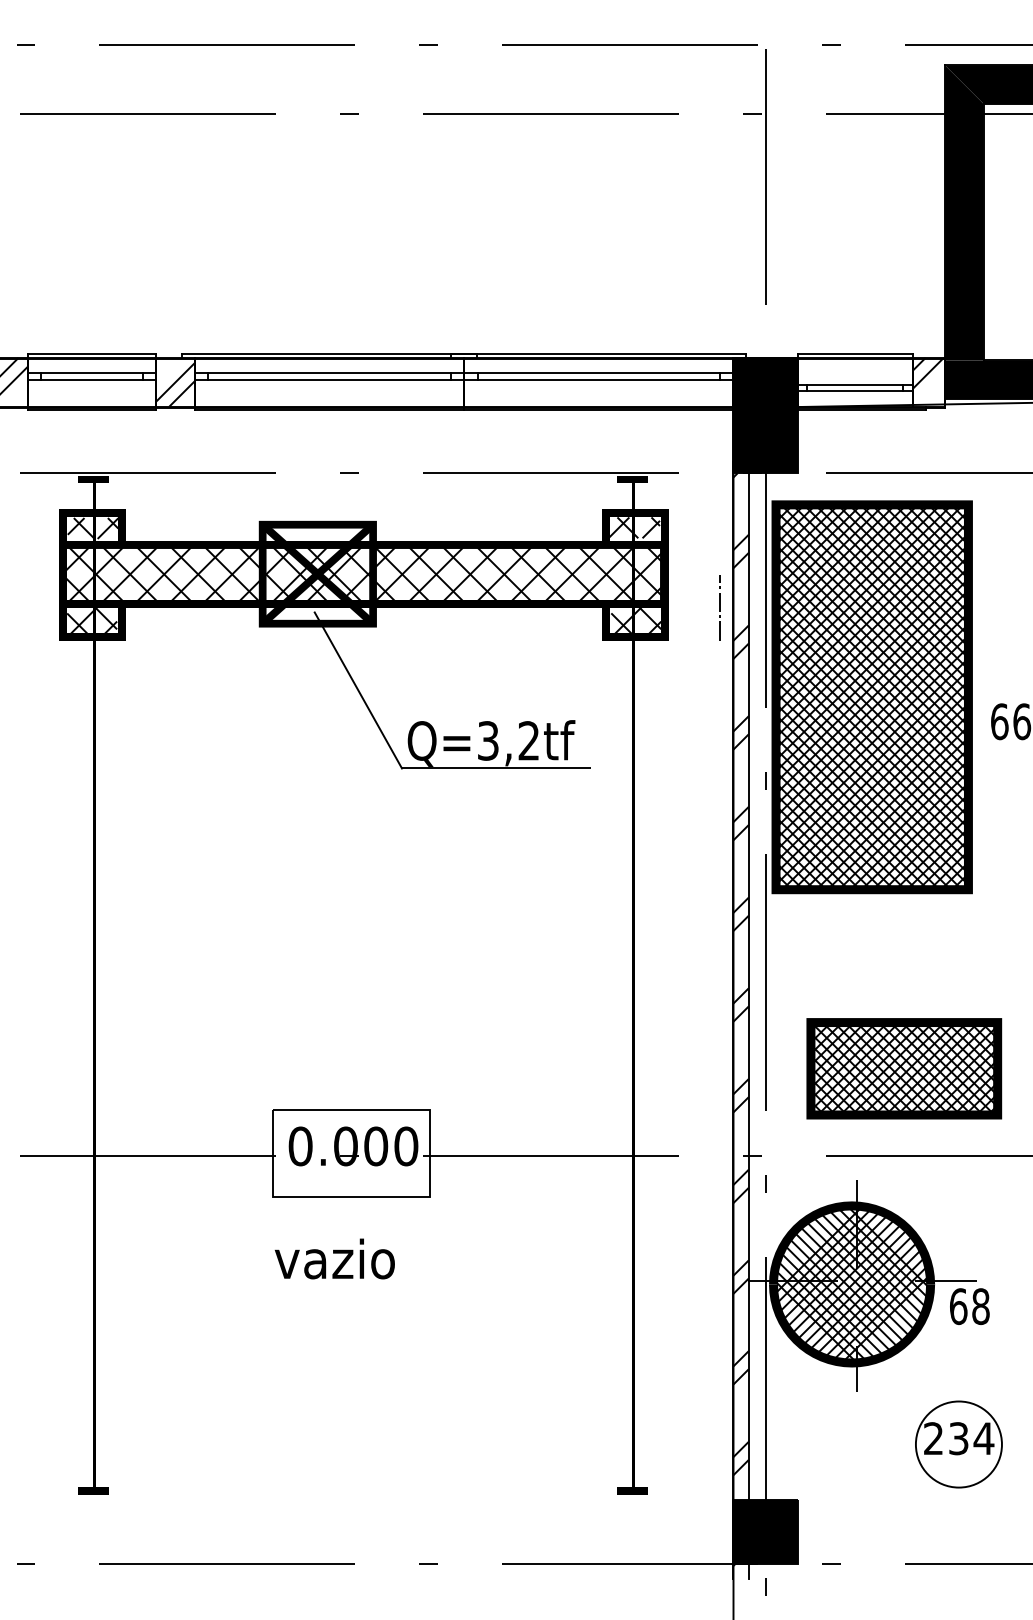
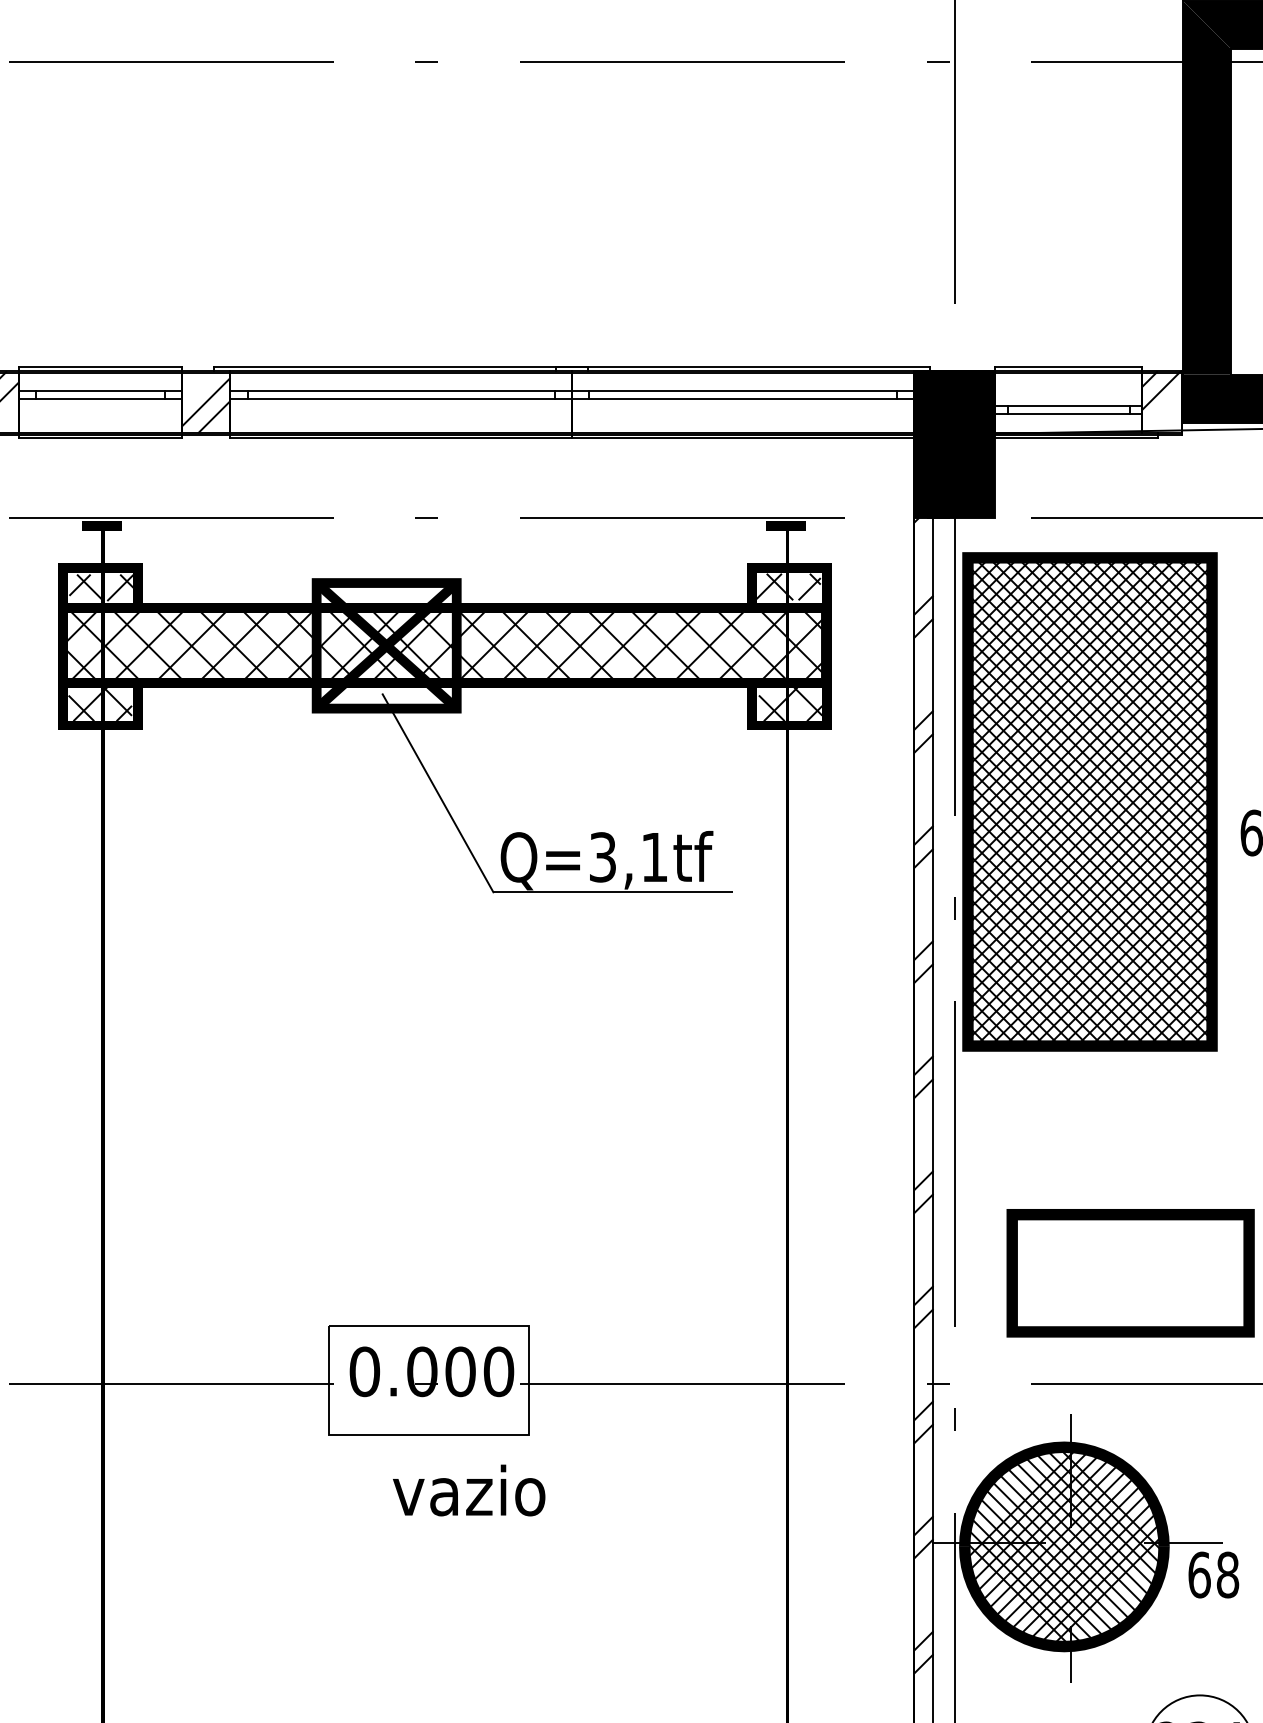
line: (720, 607) -> (897, 688), removed
text: (528, 740) -> (653, 856), Q=3,2tf -> Q=3,1tf
hatch: (903, 1068) -> (1129, 1272), removed
text: (334, 1258) -> (468, 1489), moved

